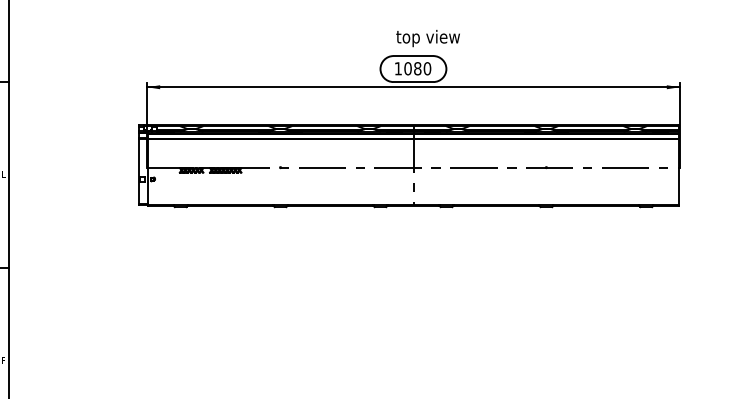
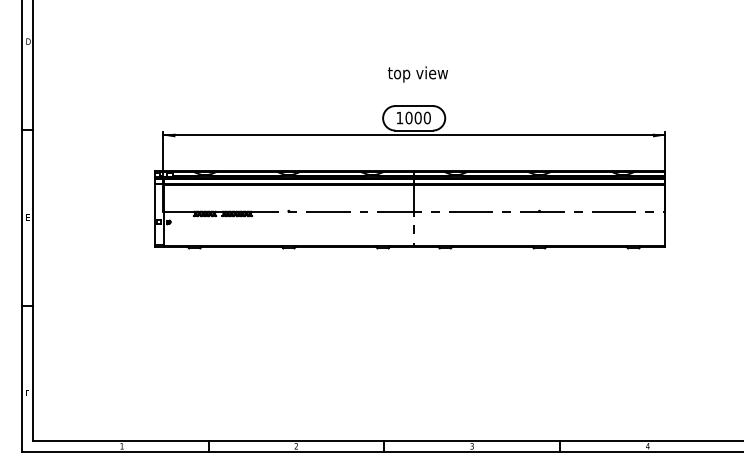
text: (427, 38) -> (417, 74), moved
text: (417, 69) -> (417, 118), 1080 -> 1000

